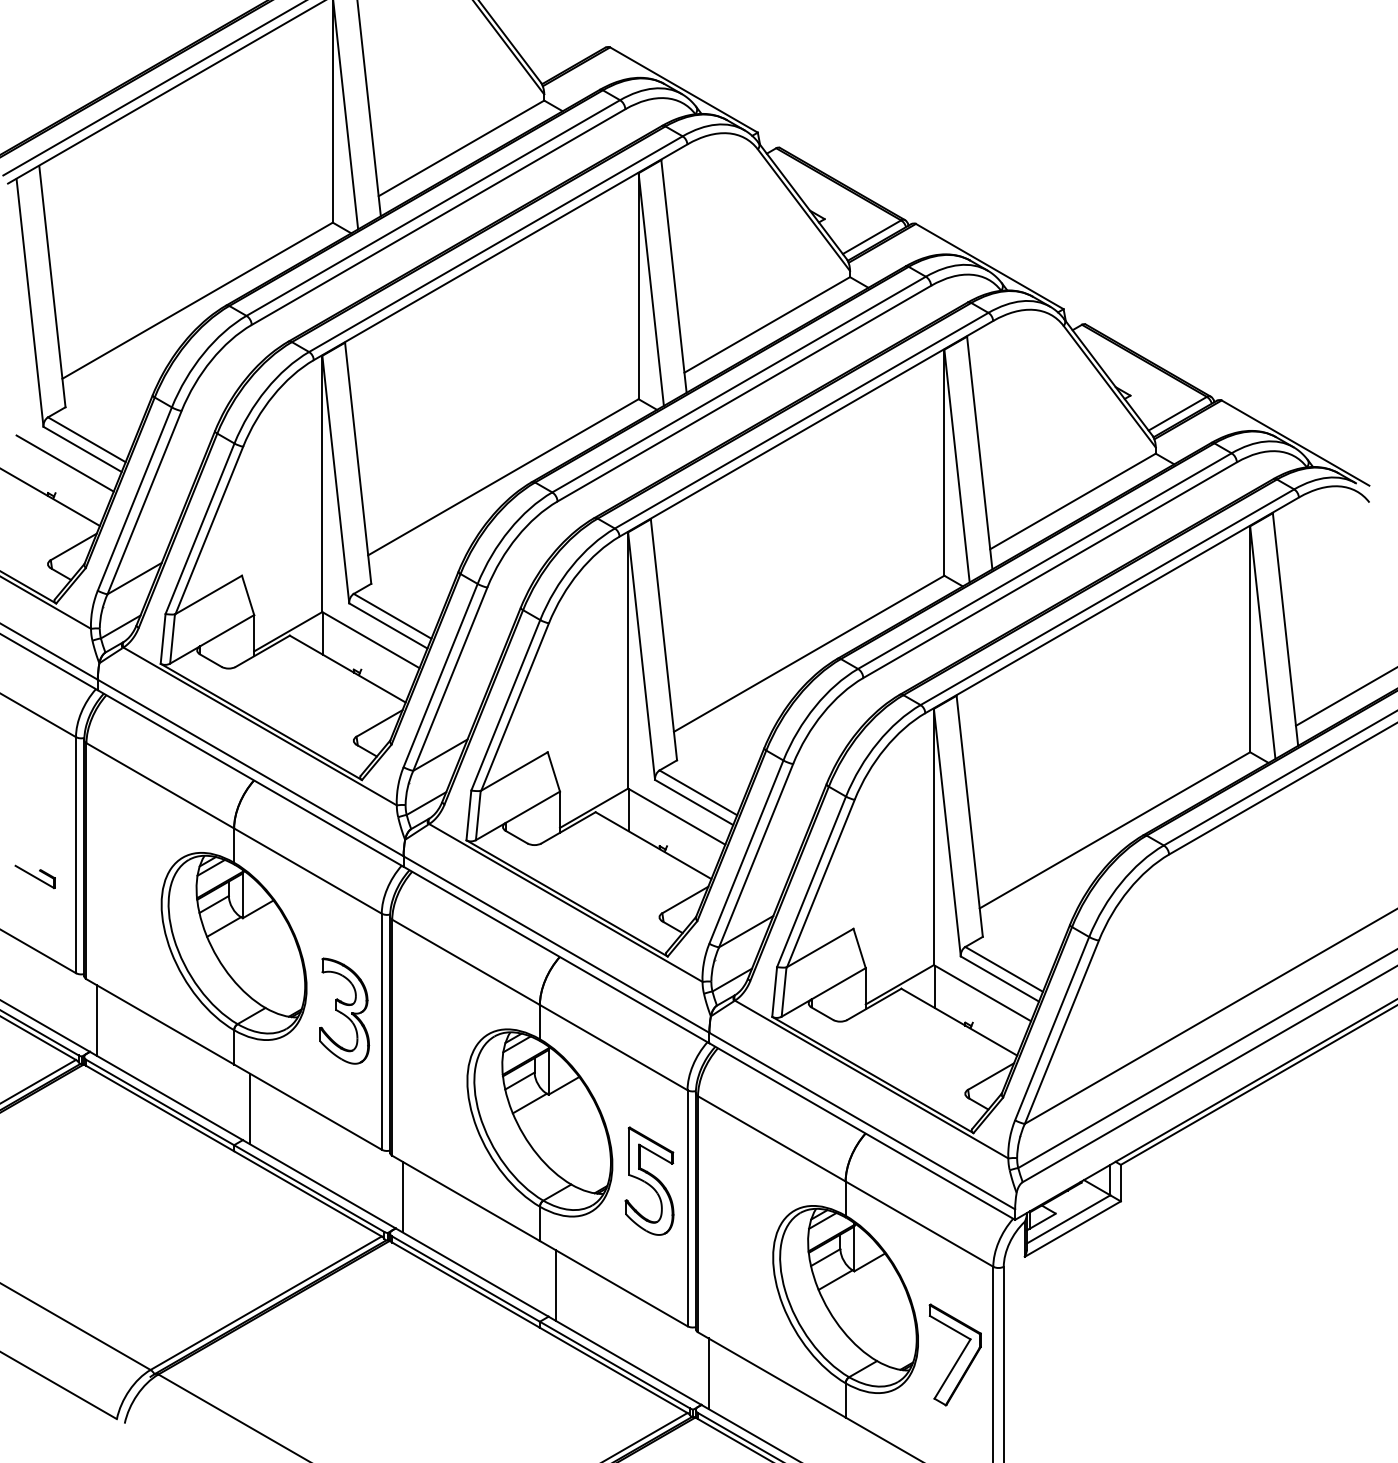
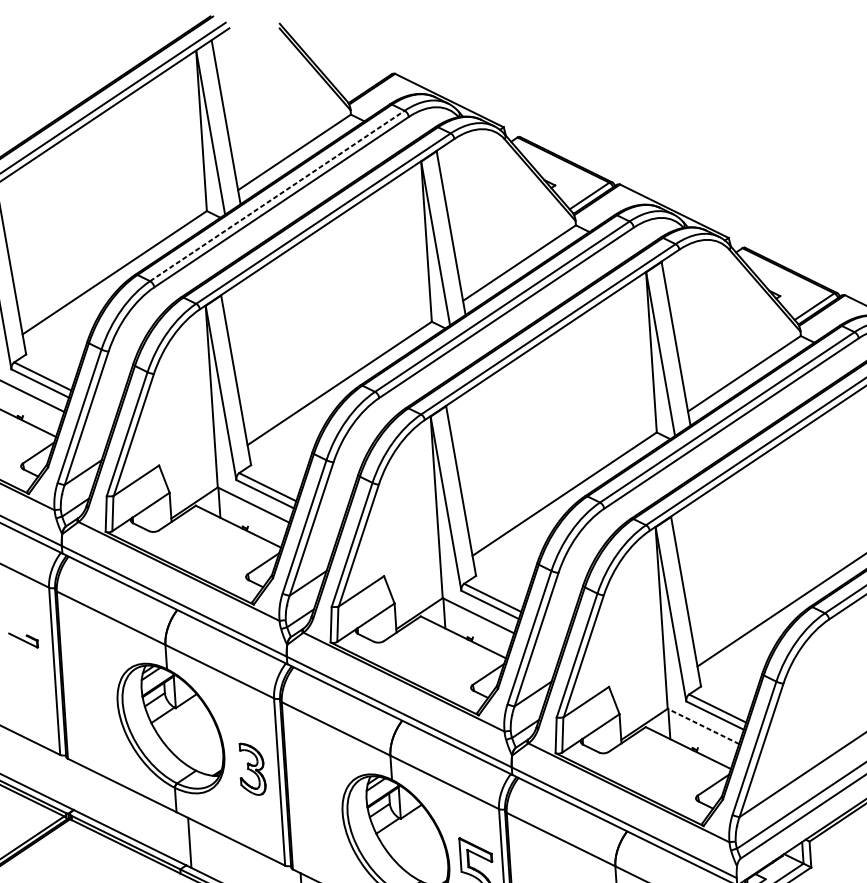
line: (433, 208) -> (277, 196), solid -> dashed
part: (34, 876) -> (23, 640), moved
line: (982, 992) -> (703, 725), solid -> dashed
part: (344, 1010) -> (252, 768), size x0.7
line: (96, 1020) -> (76, 787), removed

